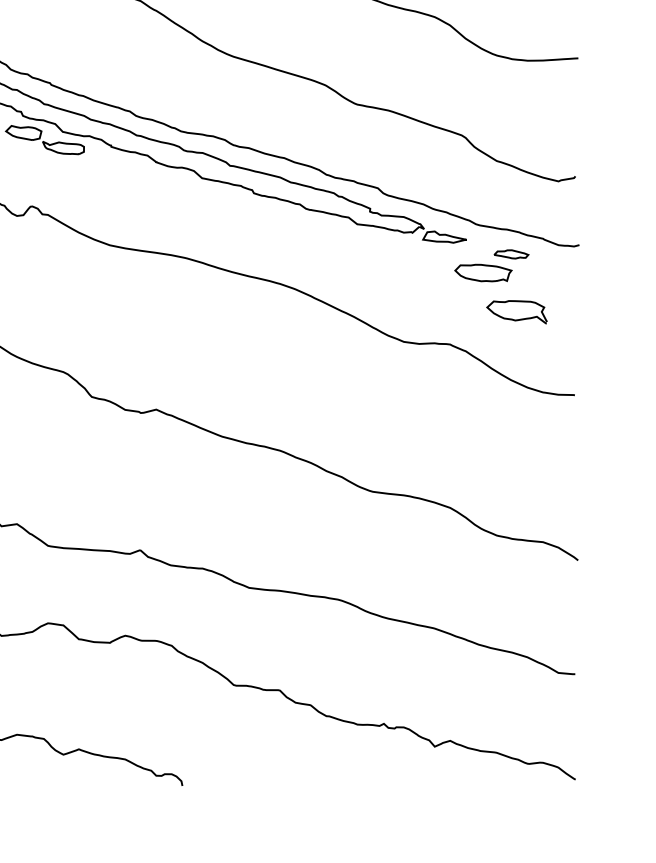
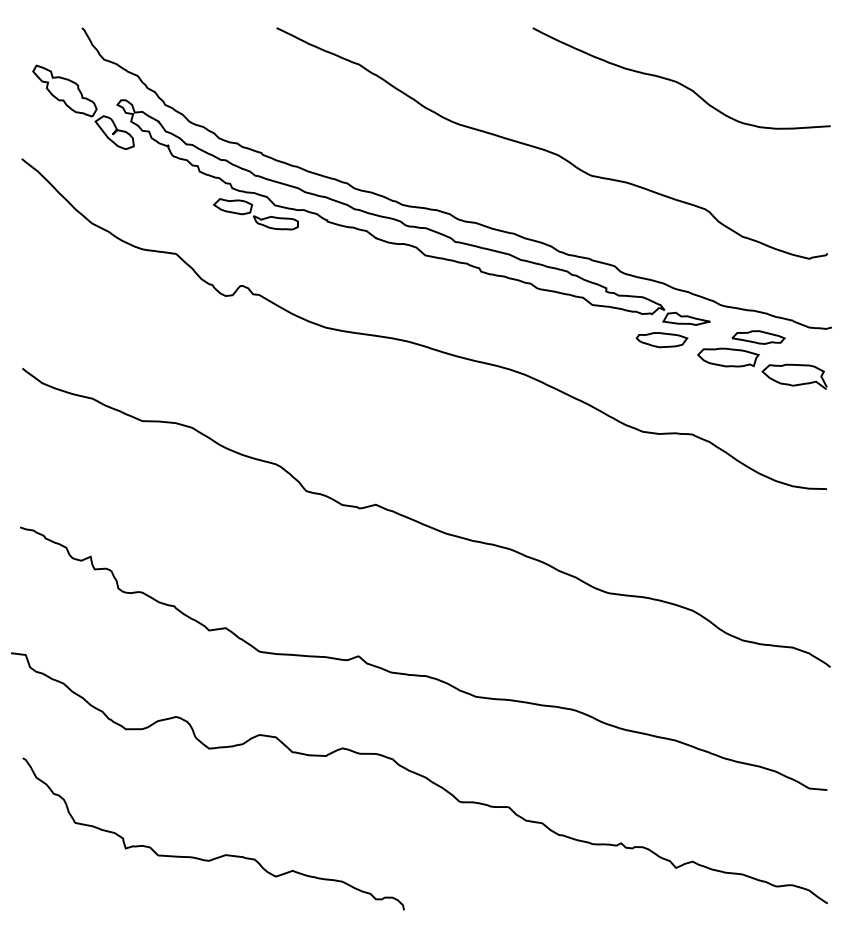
part: (511, 254) -> (758, 337), size x1.43
part: (421, 257) -> (661, 340), added
curve: (516, 319) -> (794, 384), moved

